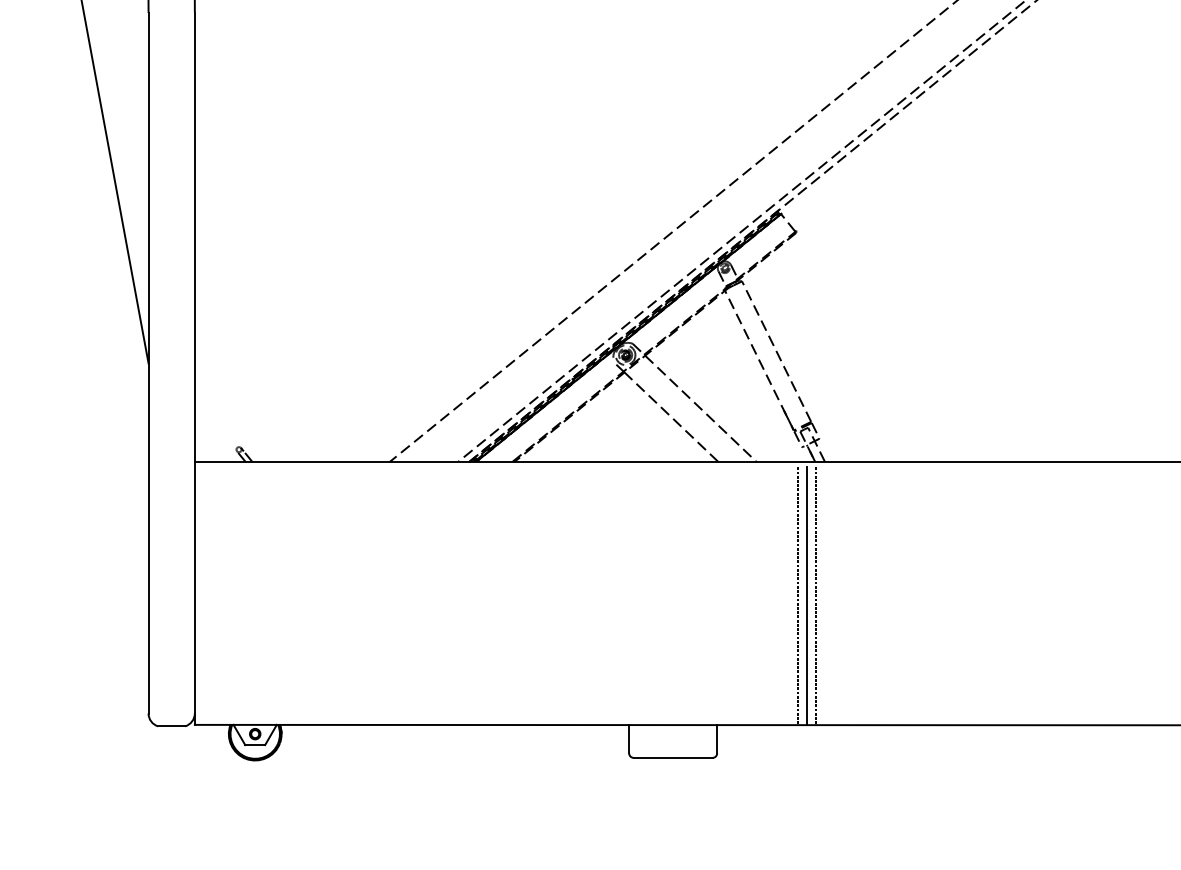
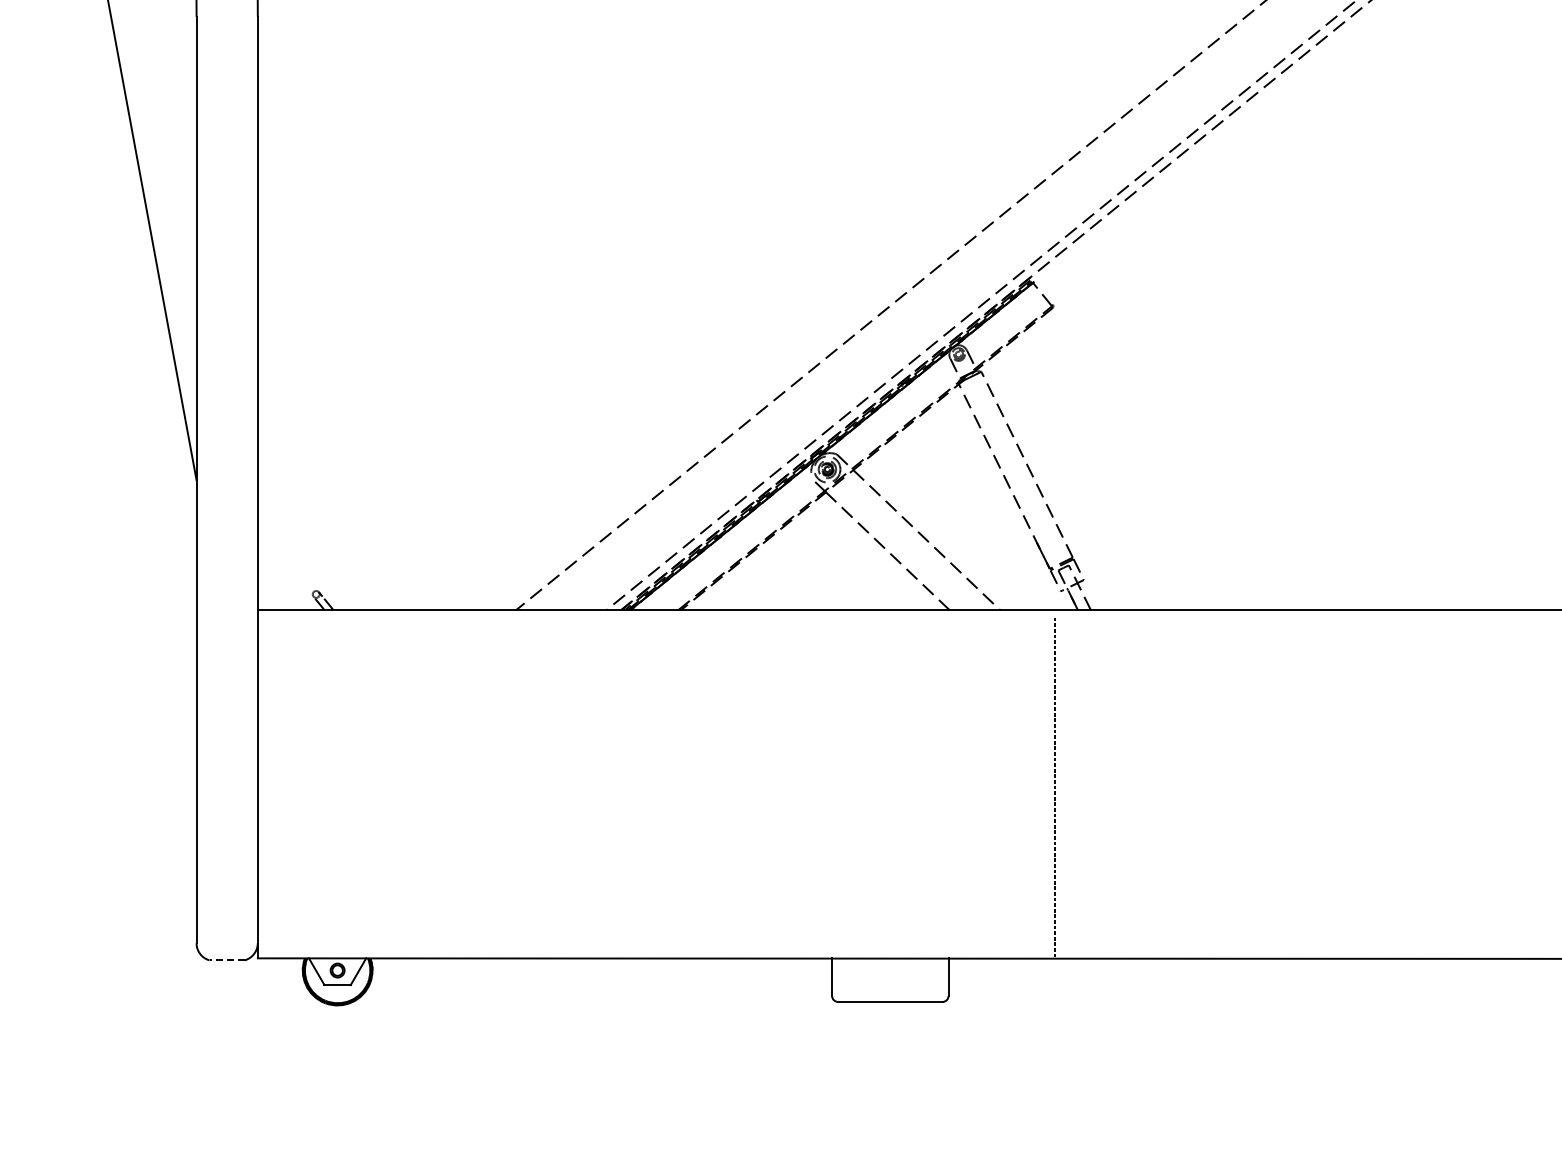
line: (807, 595) -> (1067, 787), removed
line: (815, 595) -> (1078, 787), removed
line: (171, 726) -> (227, 960), solid -> dashed

